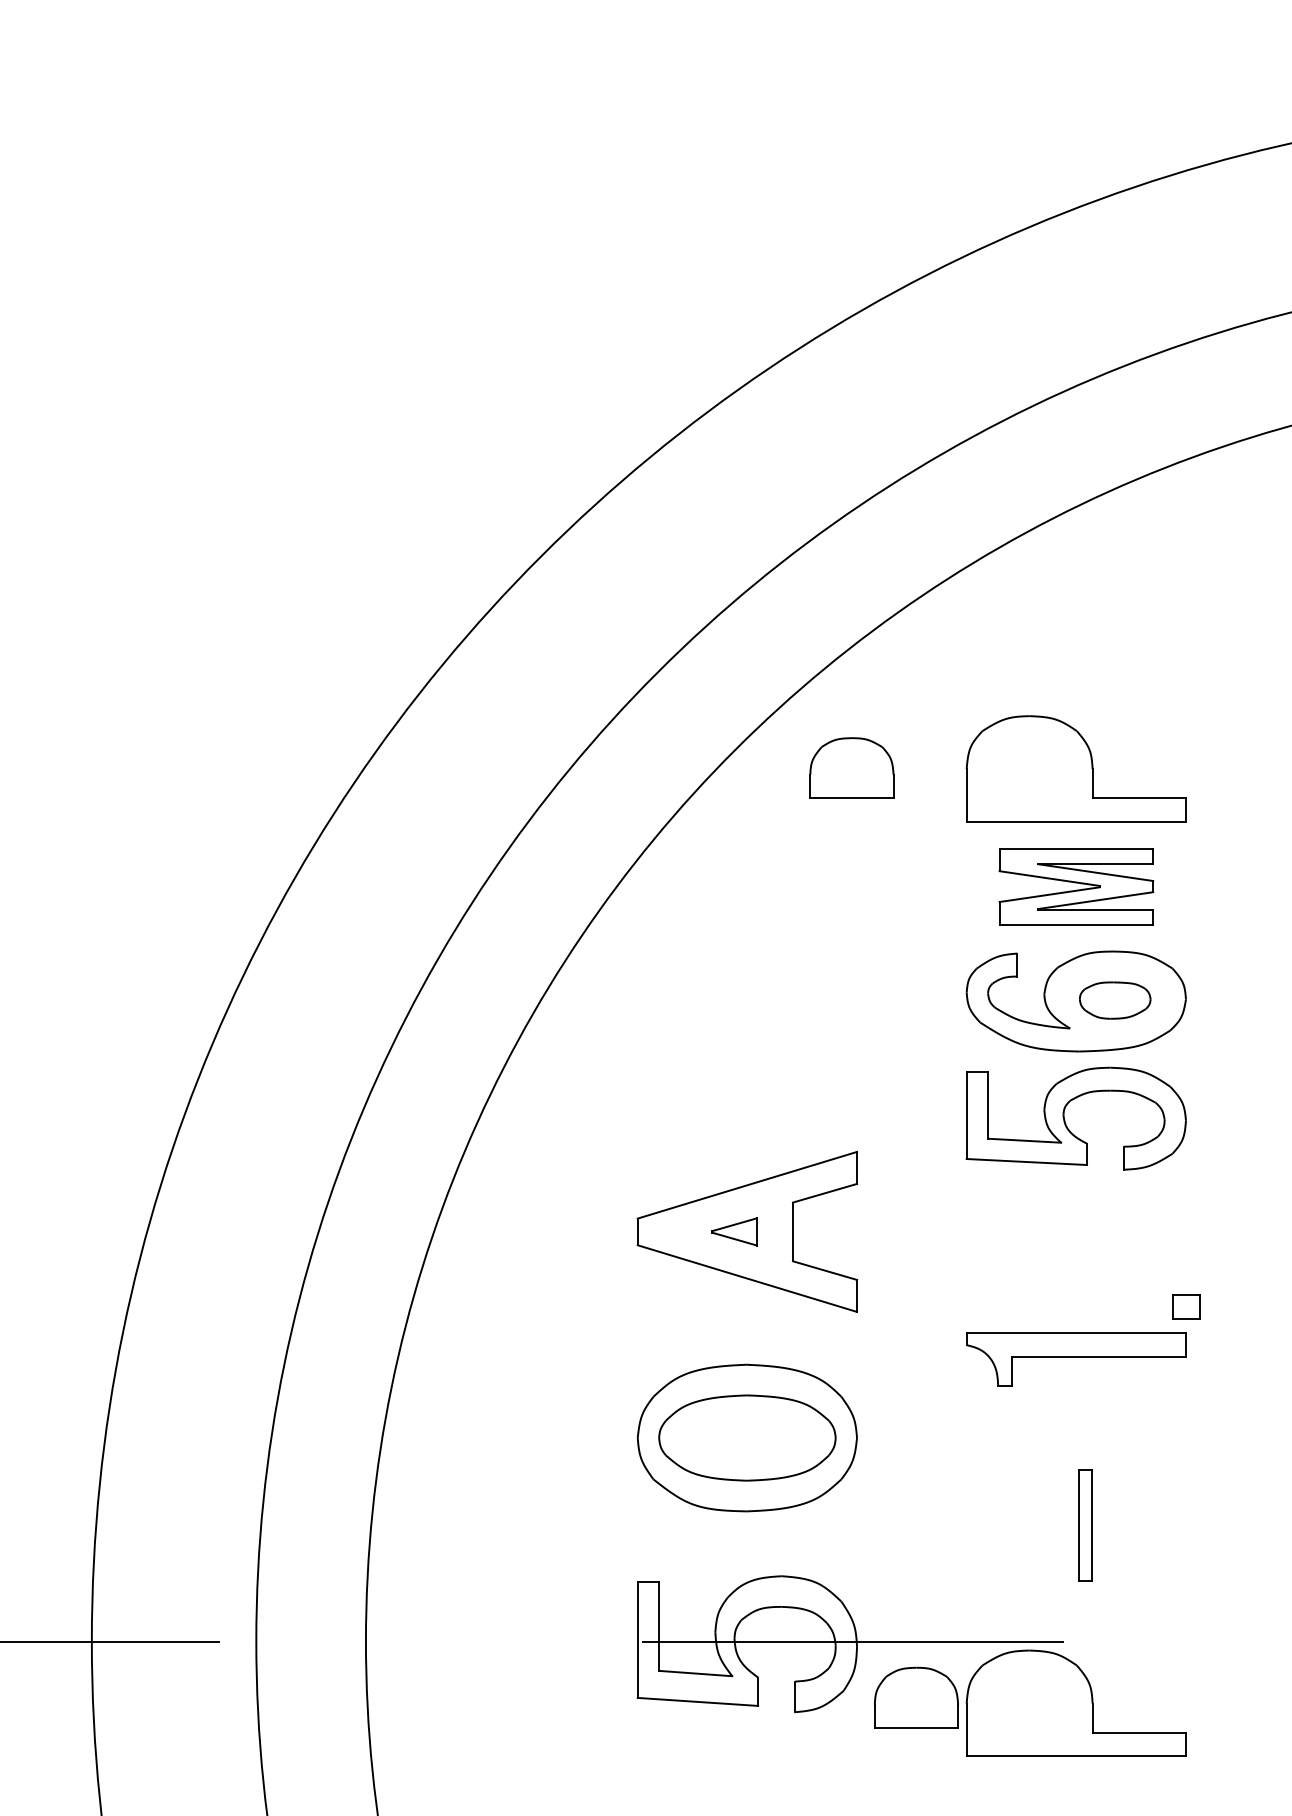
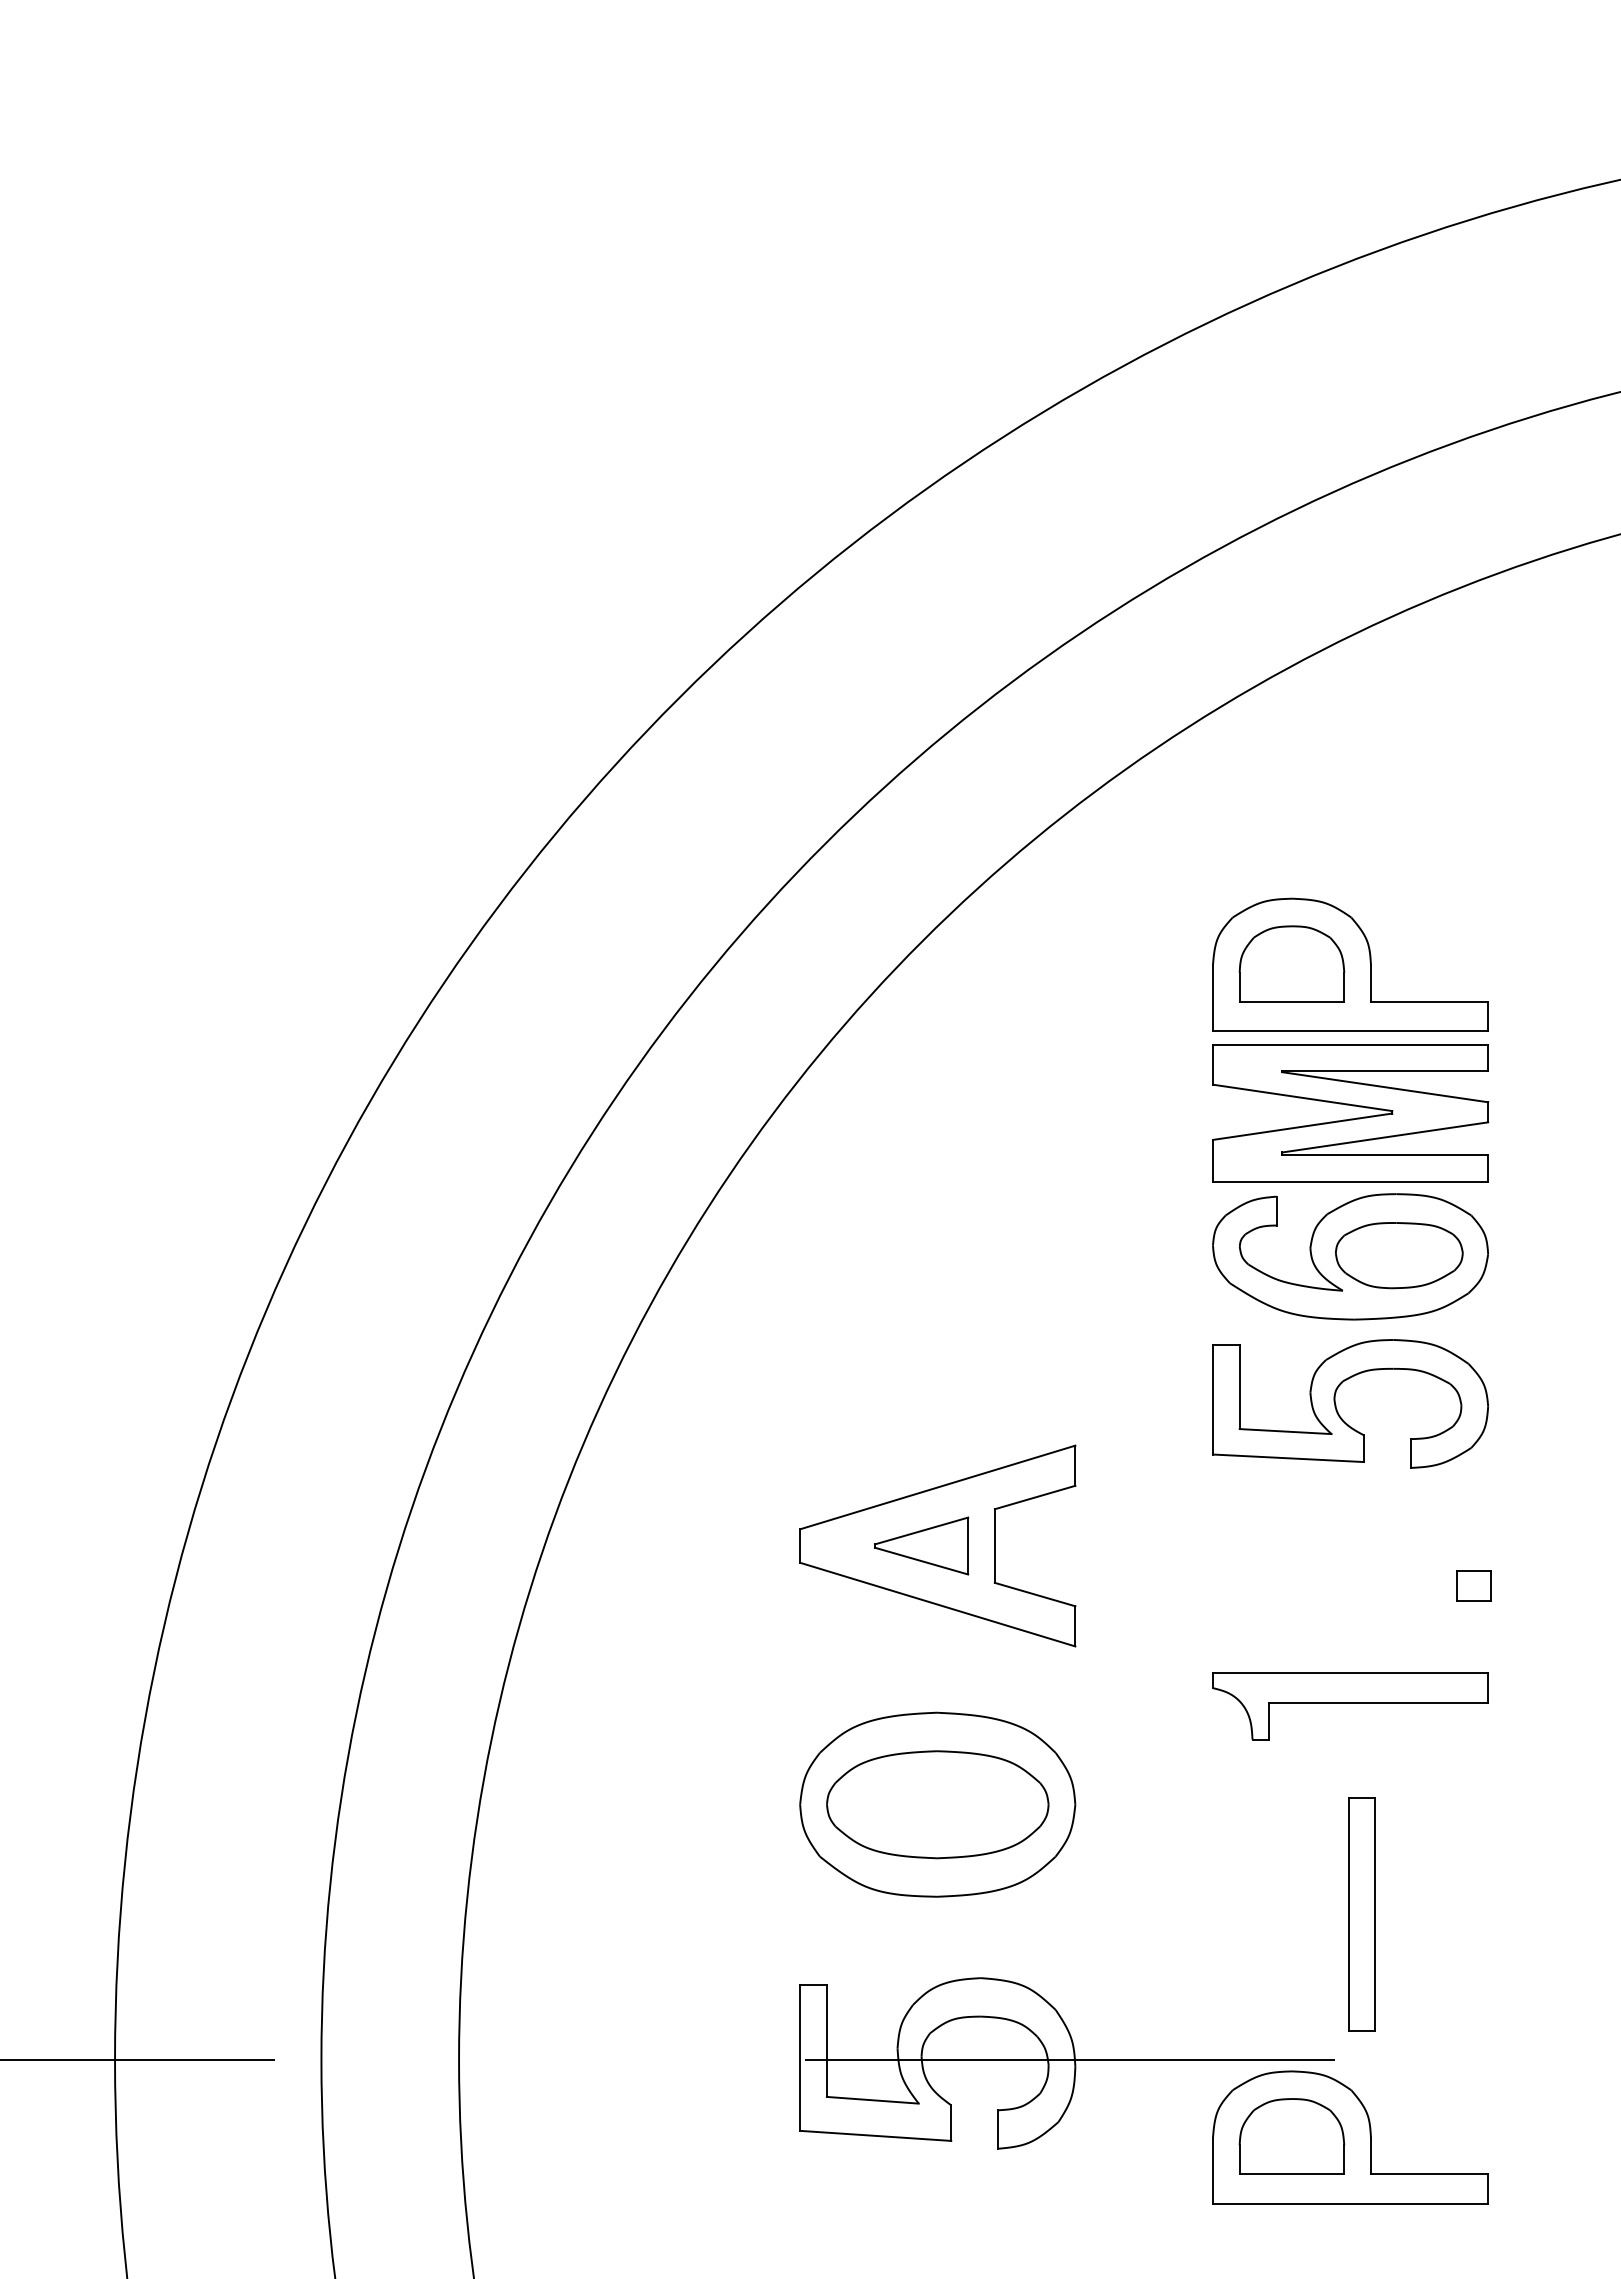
part: (851, 767) -> (1291, 963), moved
part: (1076, 887) -> (1350, 1113), size x1.43
part: (1115, 1000) -> (1399, 1255), size x1.43
part: (734, 1231) -> (921, 1545), size x1.67
part: (1186, 1306) -> (1473, 1585), moved
part: (1085, 1525) -> (1361, 1914), size x1.67
part: (916, 1697) -> (1291, 2136), moved

